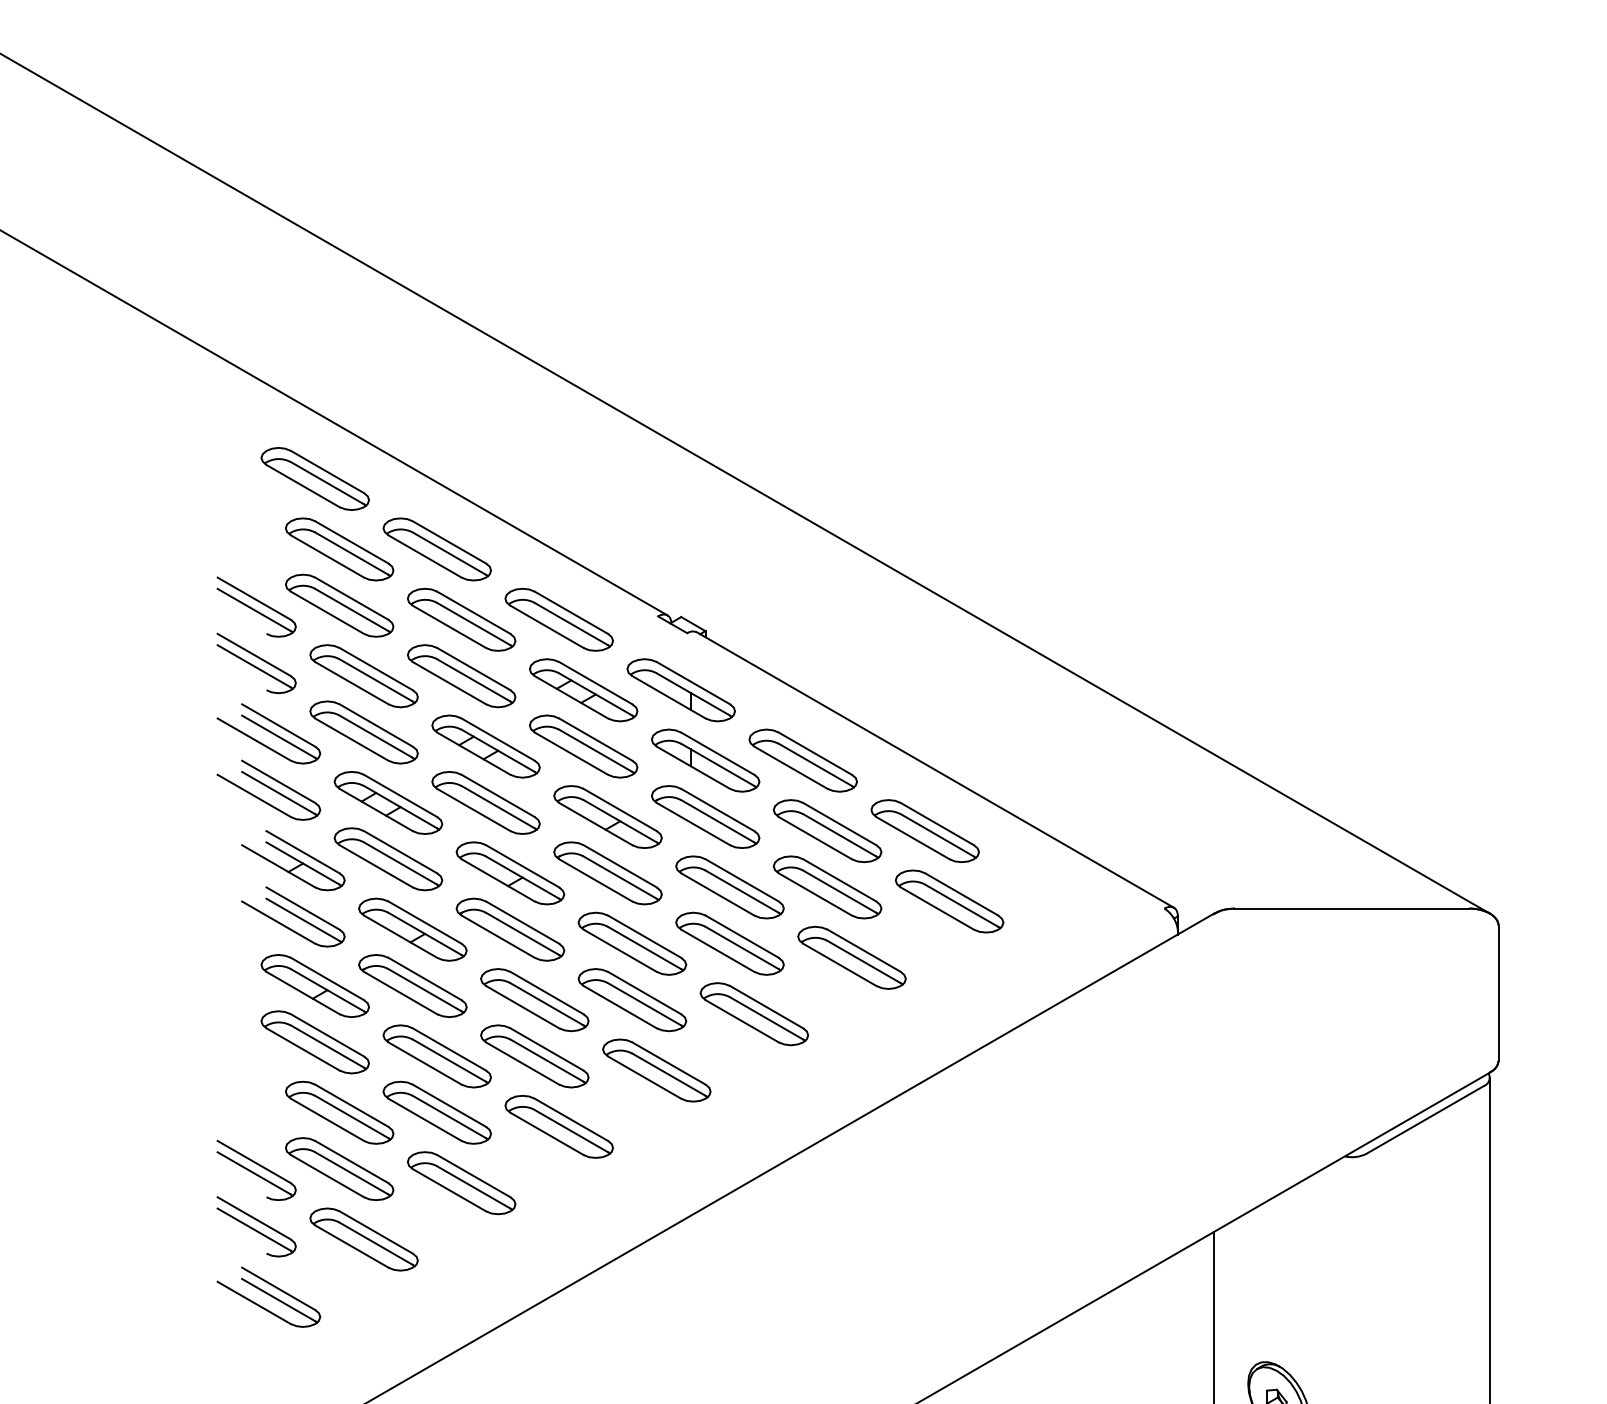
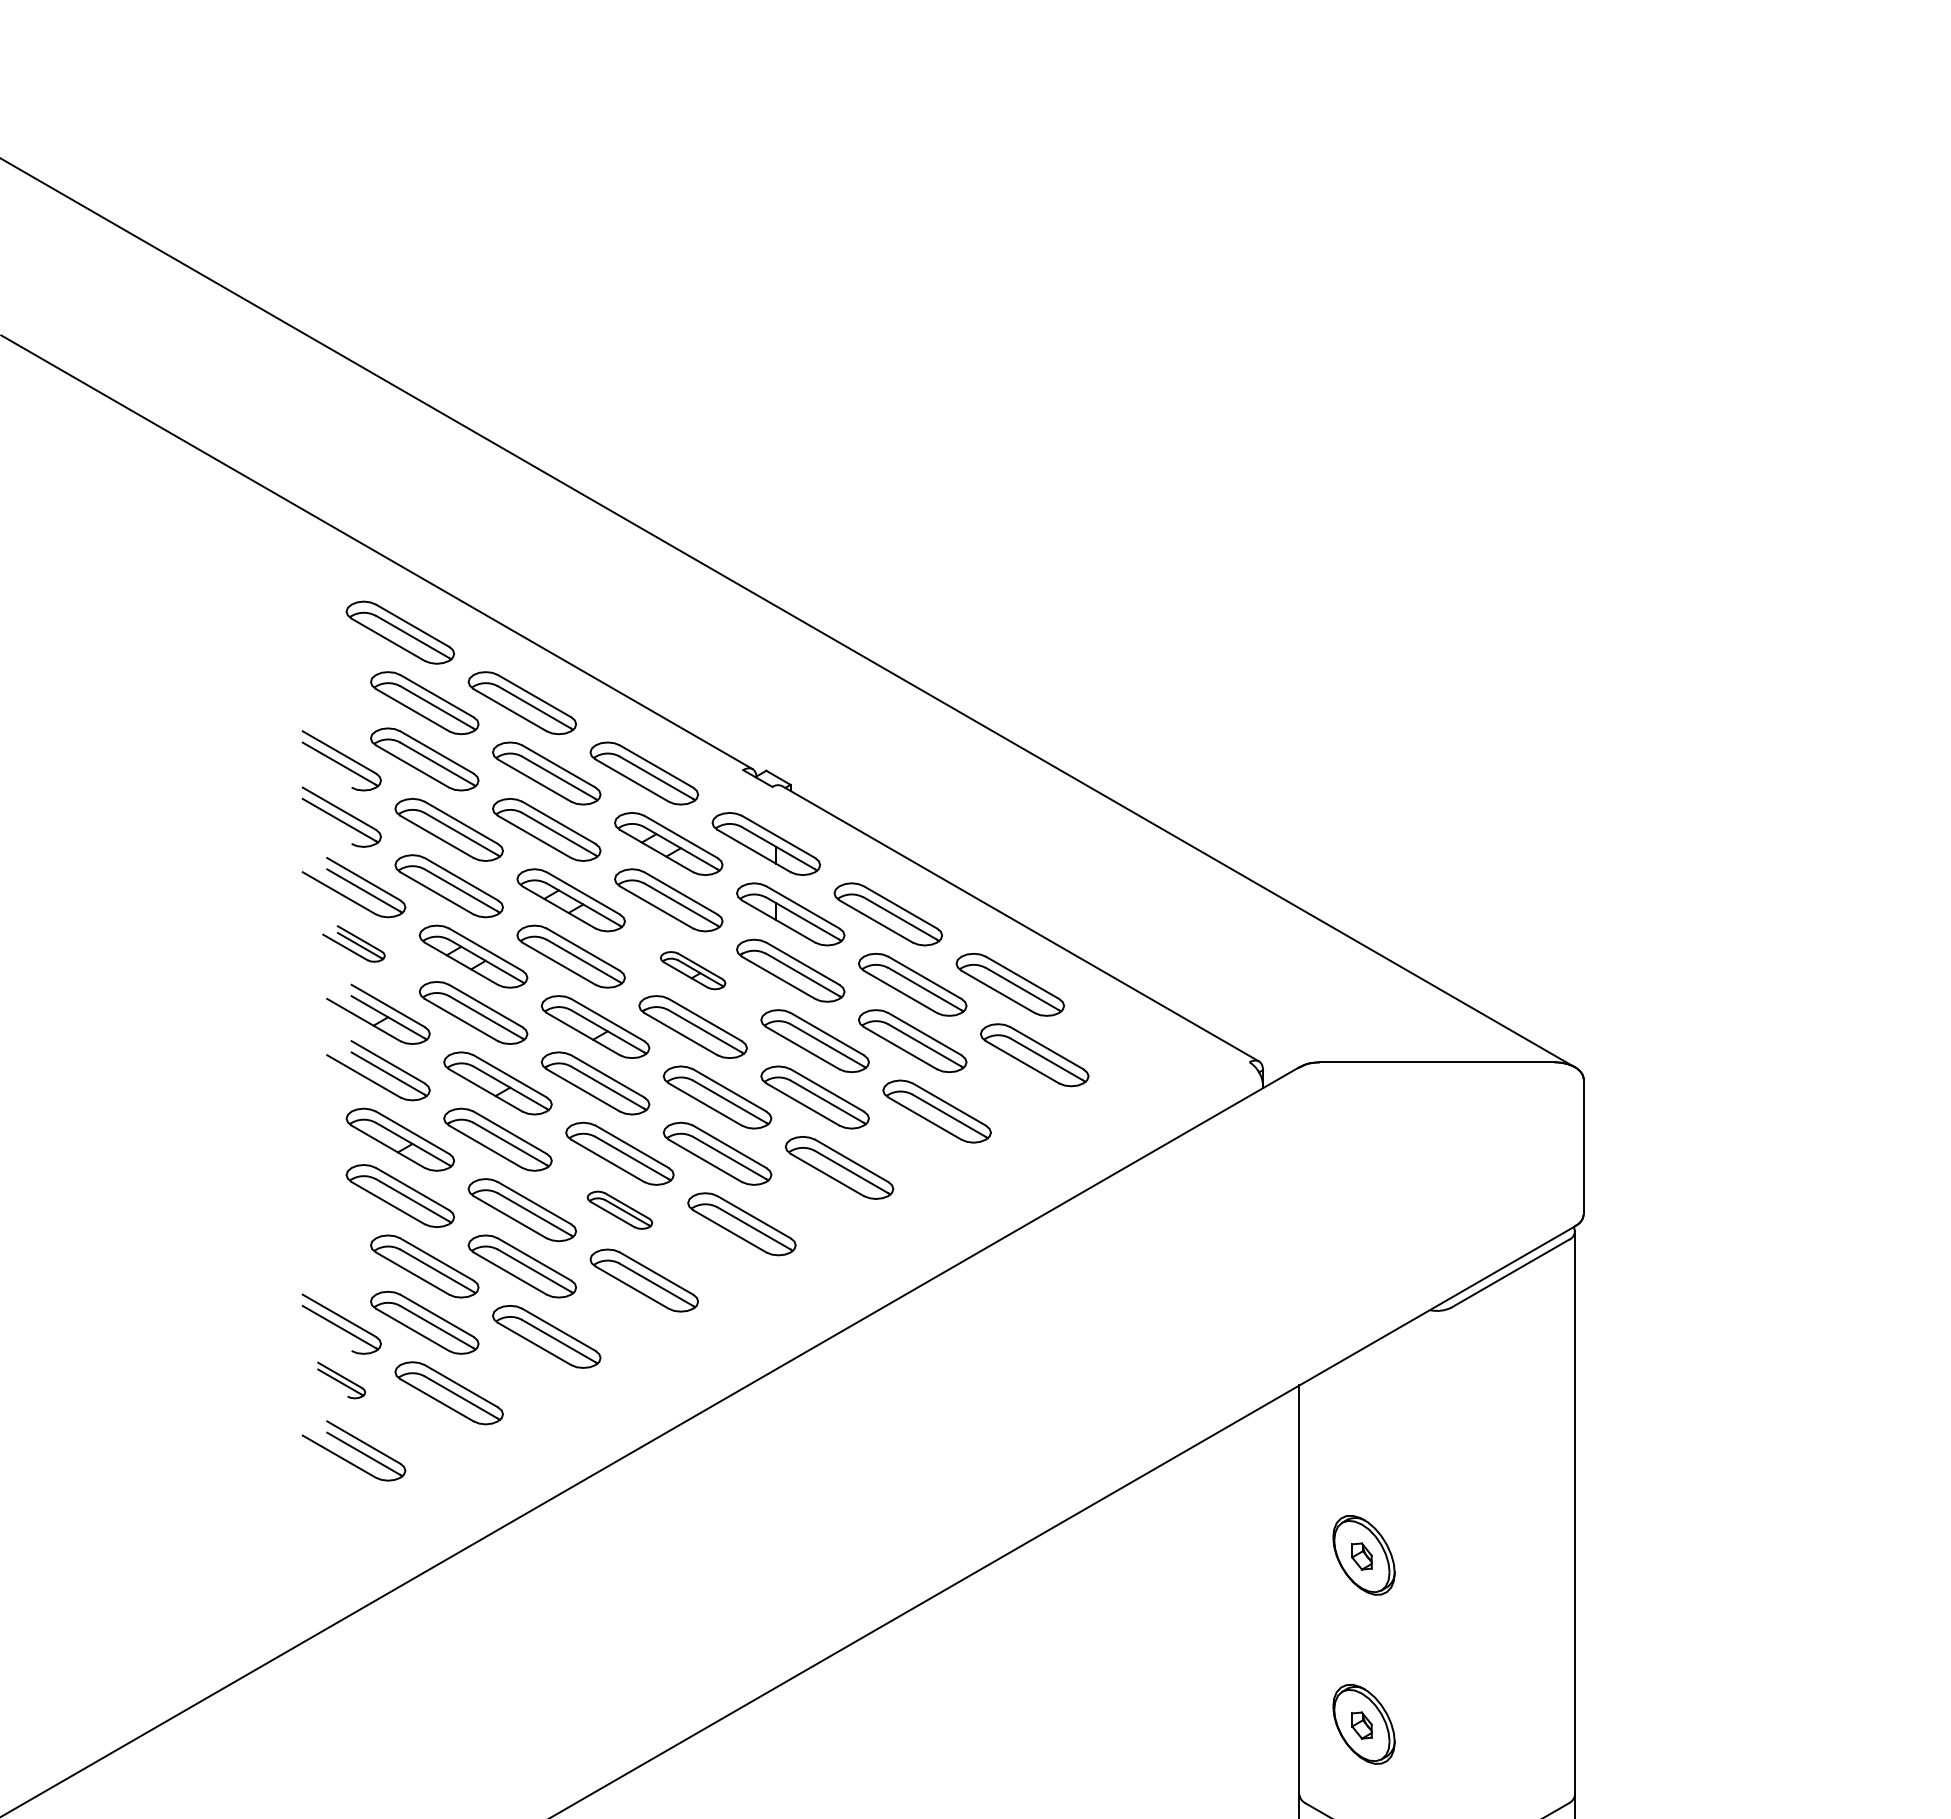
part: (268, 789) -> (353, 943), size x0.6
part: (607, 816) -> (692, 970), size x0.6
part: (534, 1056) -> (619, 1210), size x0.6
part: (256, 1226) -> (341, 1380), size x0.6

